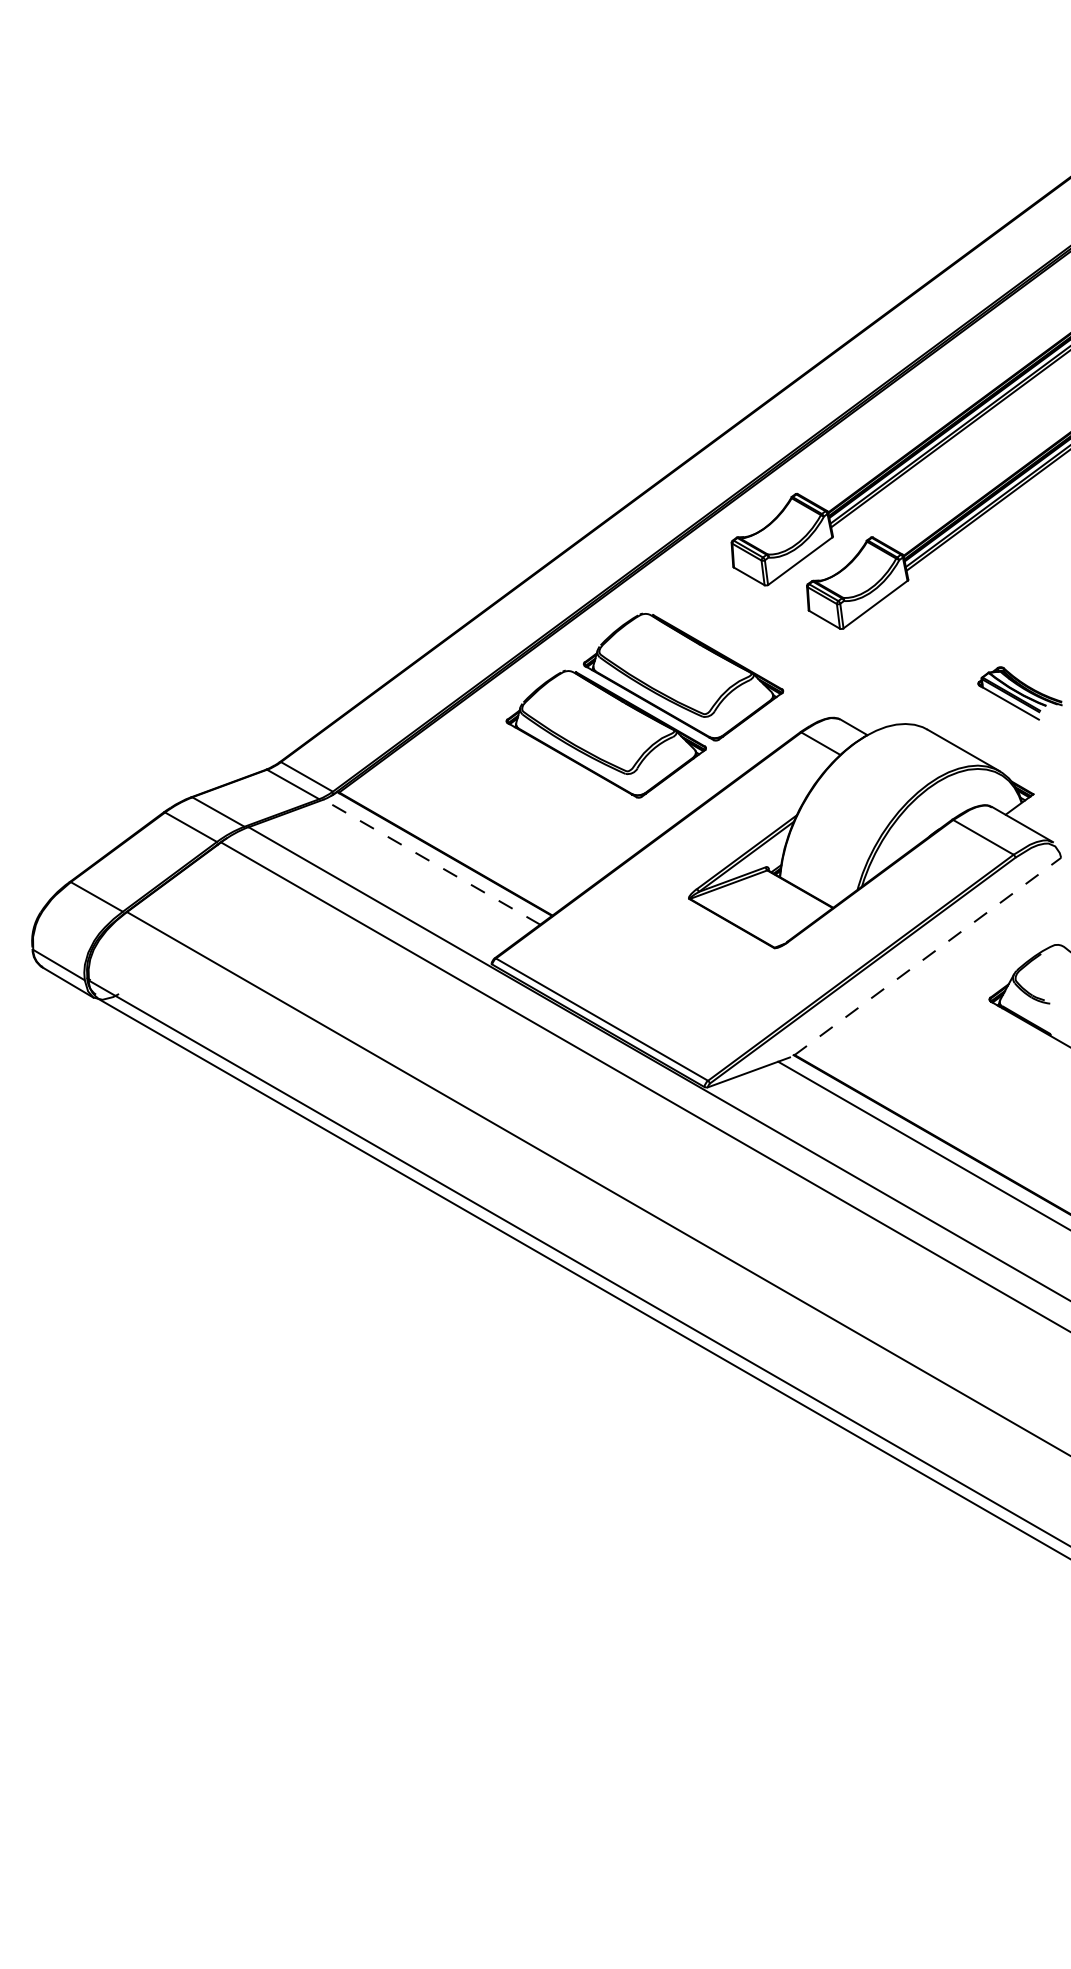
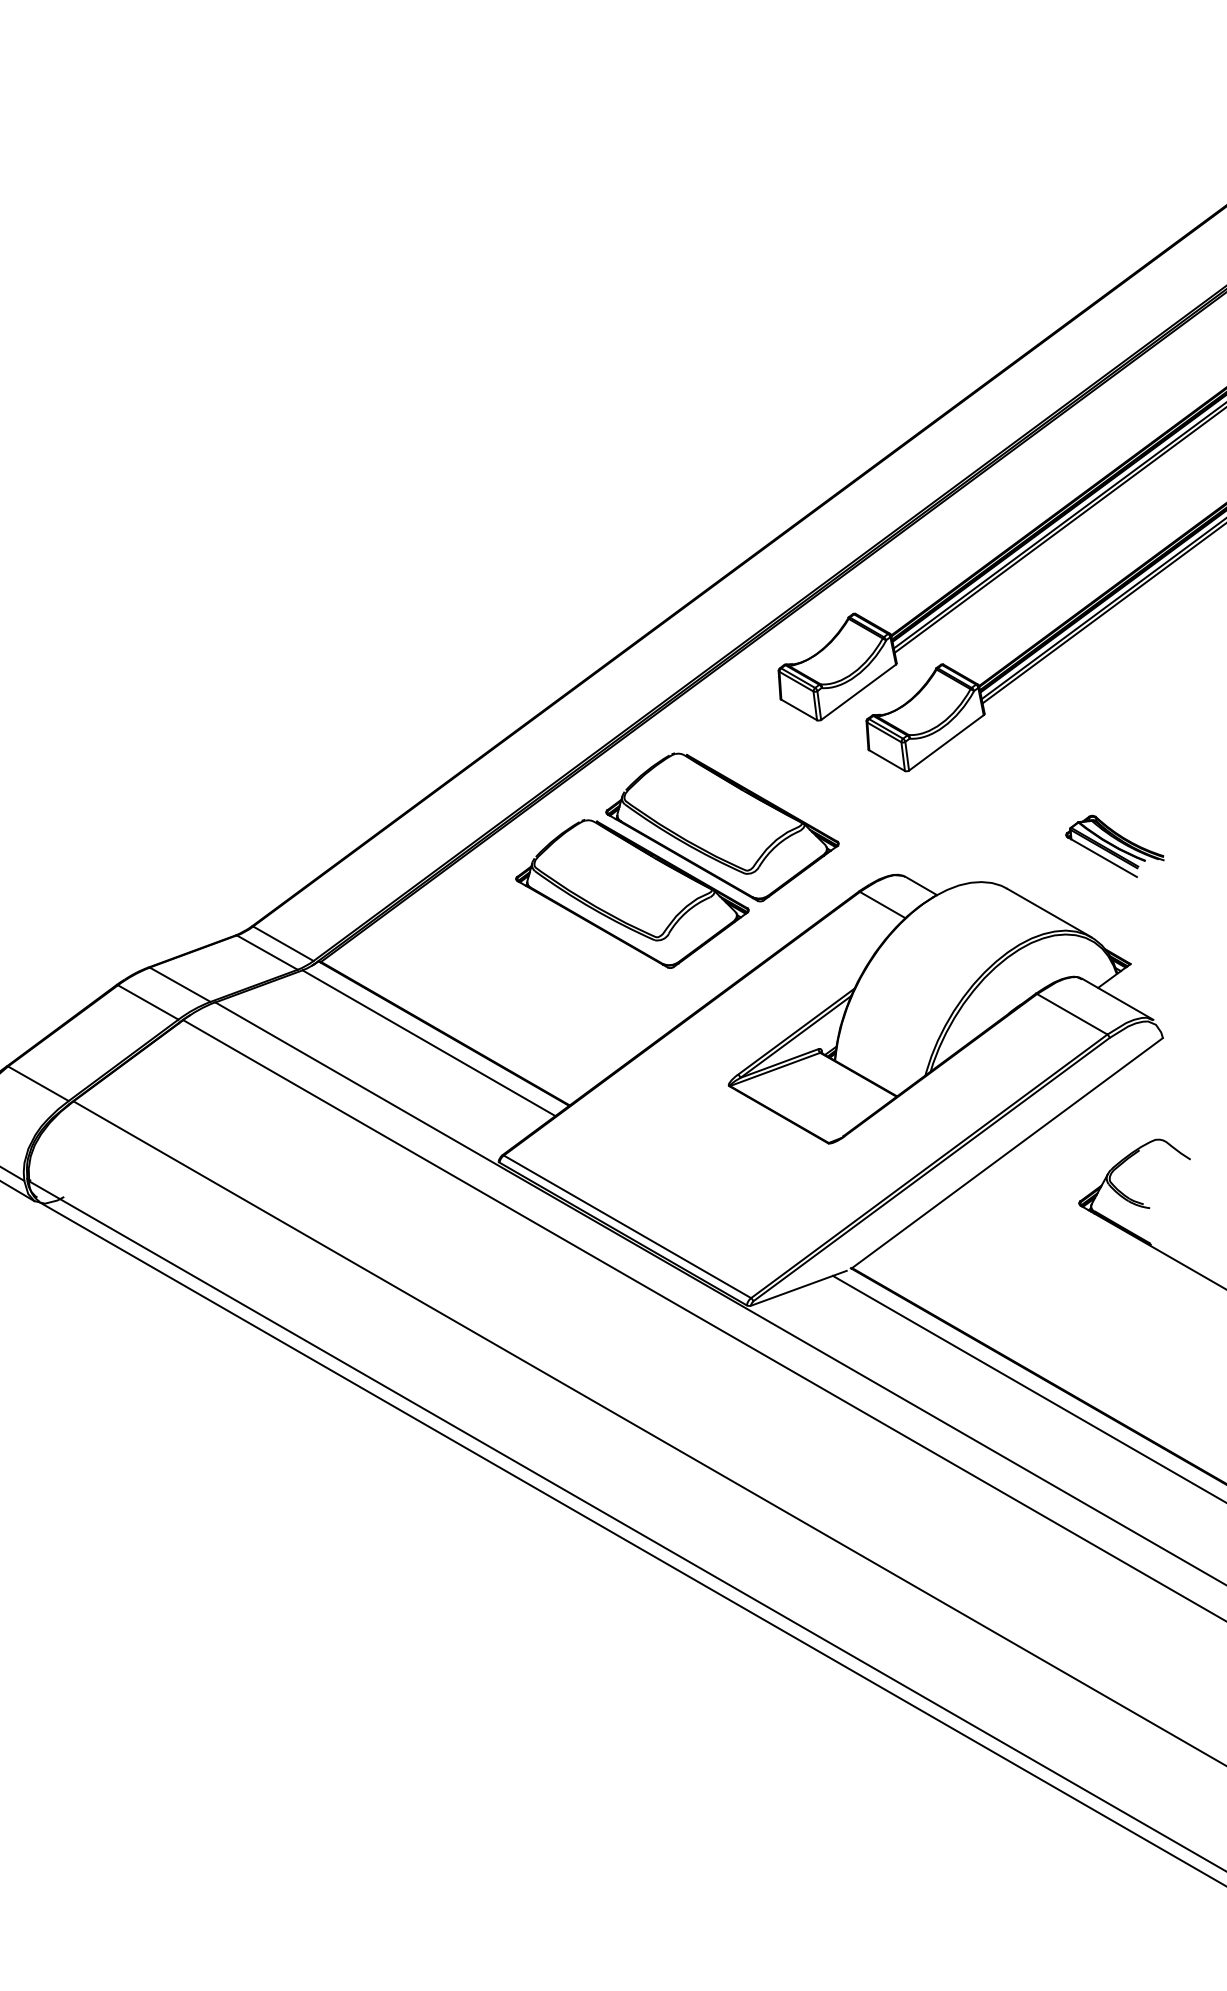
line: (431, 861) -> (428, 1042), dashed -> solid
line: (928, 956) -> (1008, 1153), dashed -> solid

